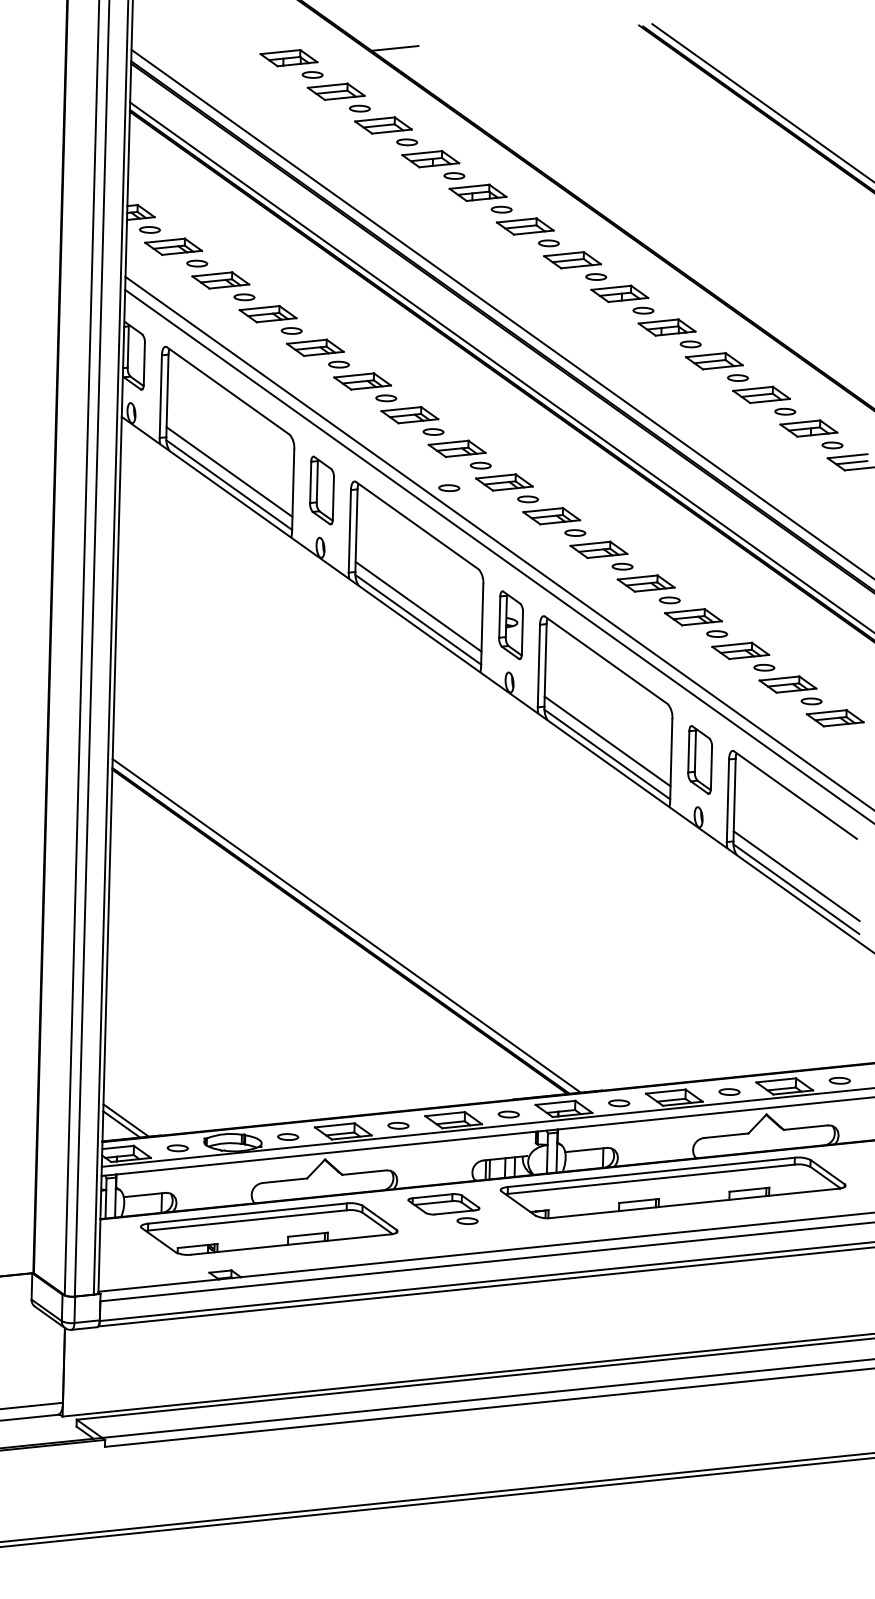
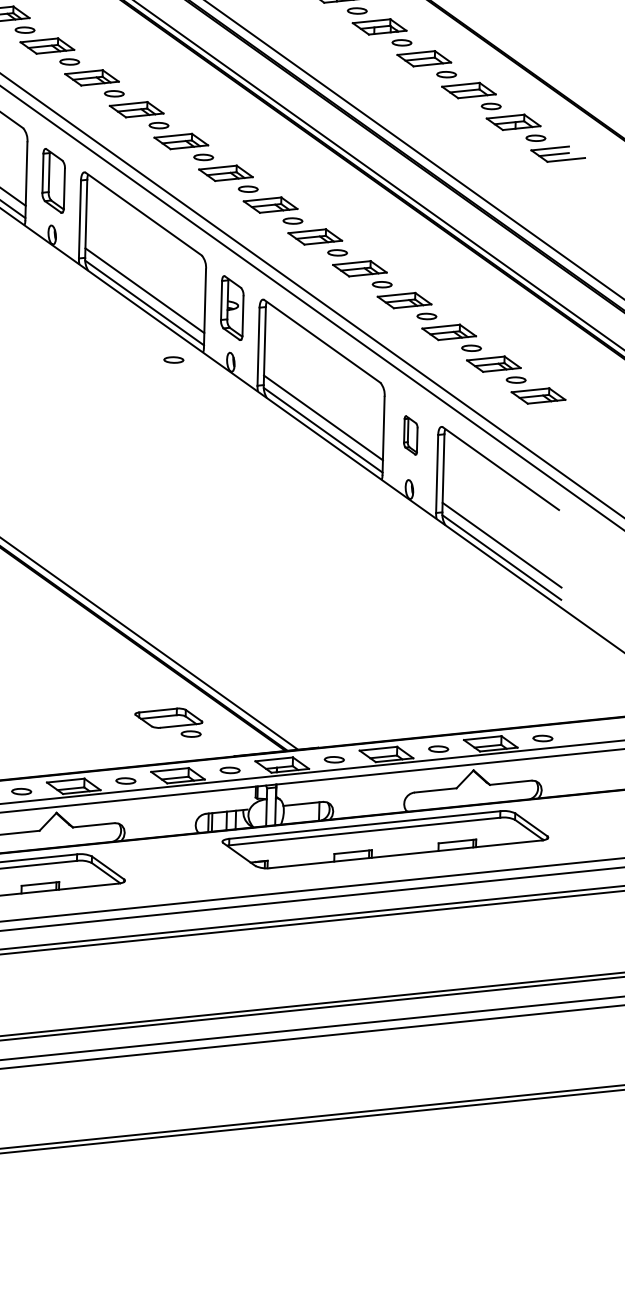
part: (449, 488) -> (174, 360), moved
part: (699, 759) -> (410, 434), size x0.6
part: (443, 1208) -> (168, 722), moved

